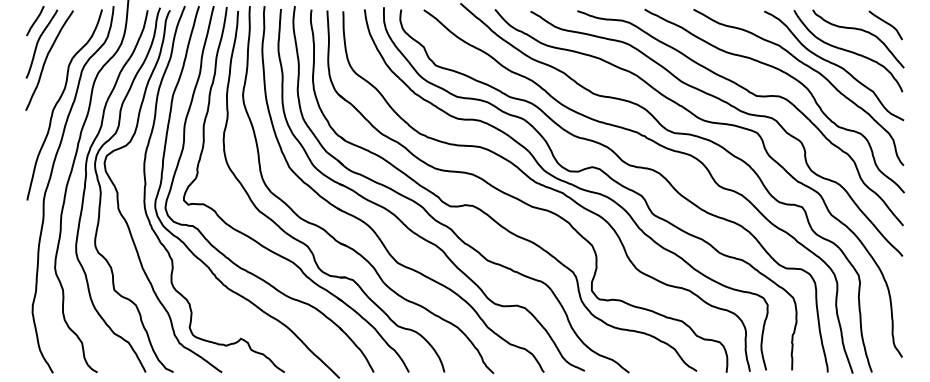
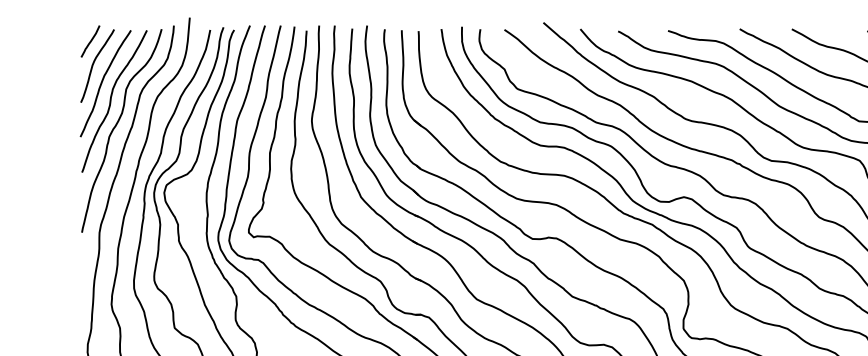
curve: (55, 76) -> (112, 100), added

